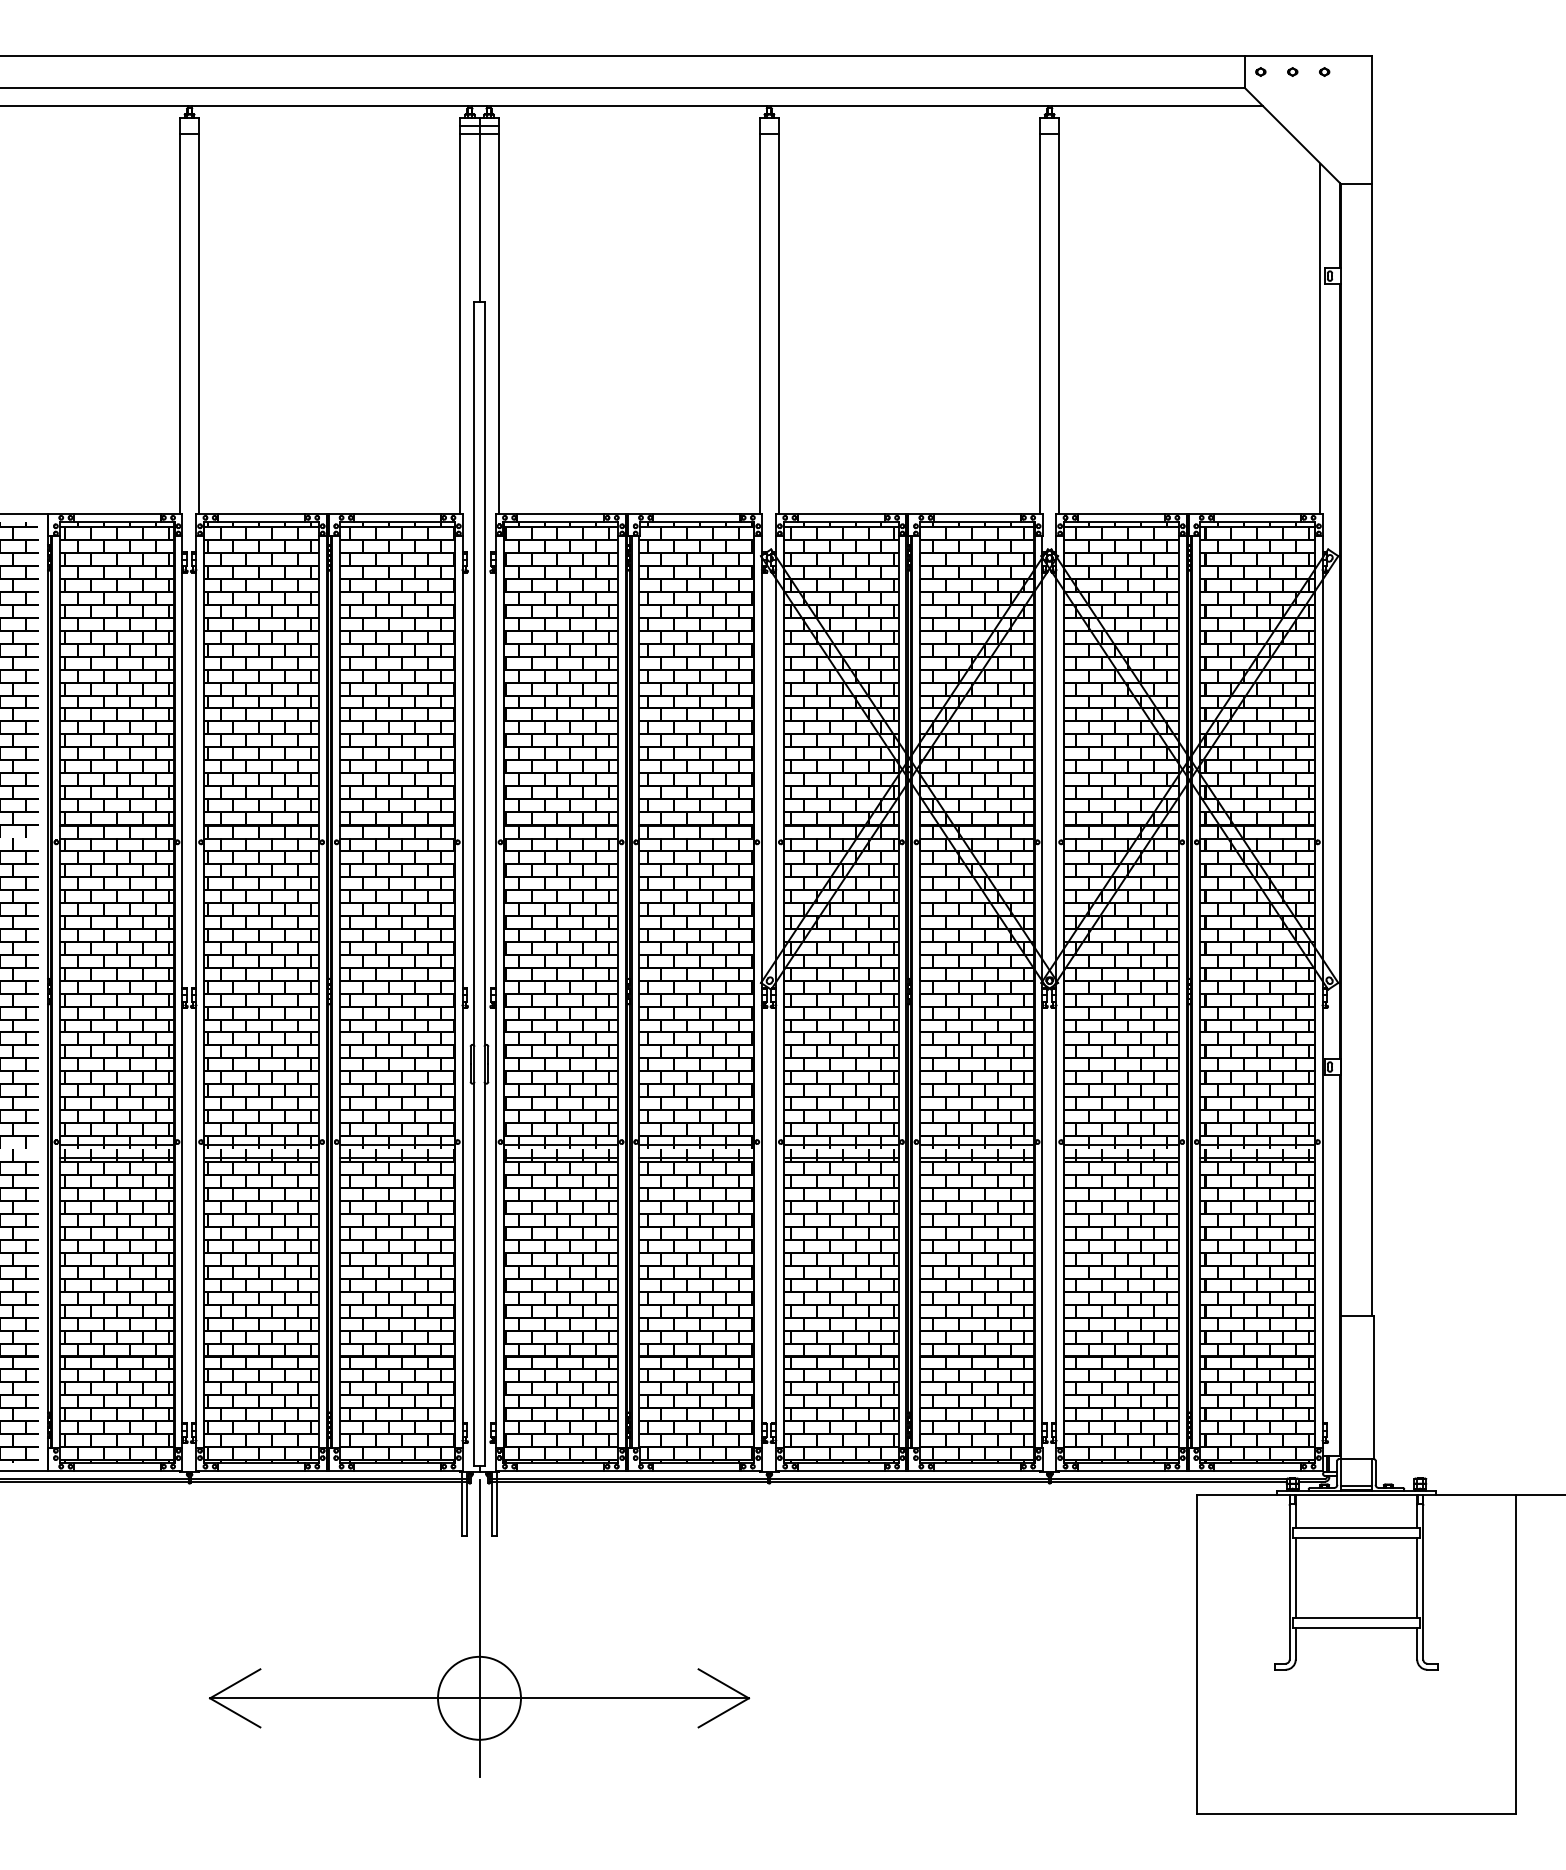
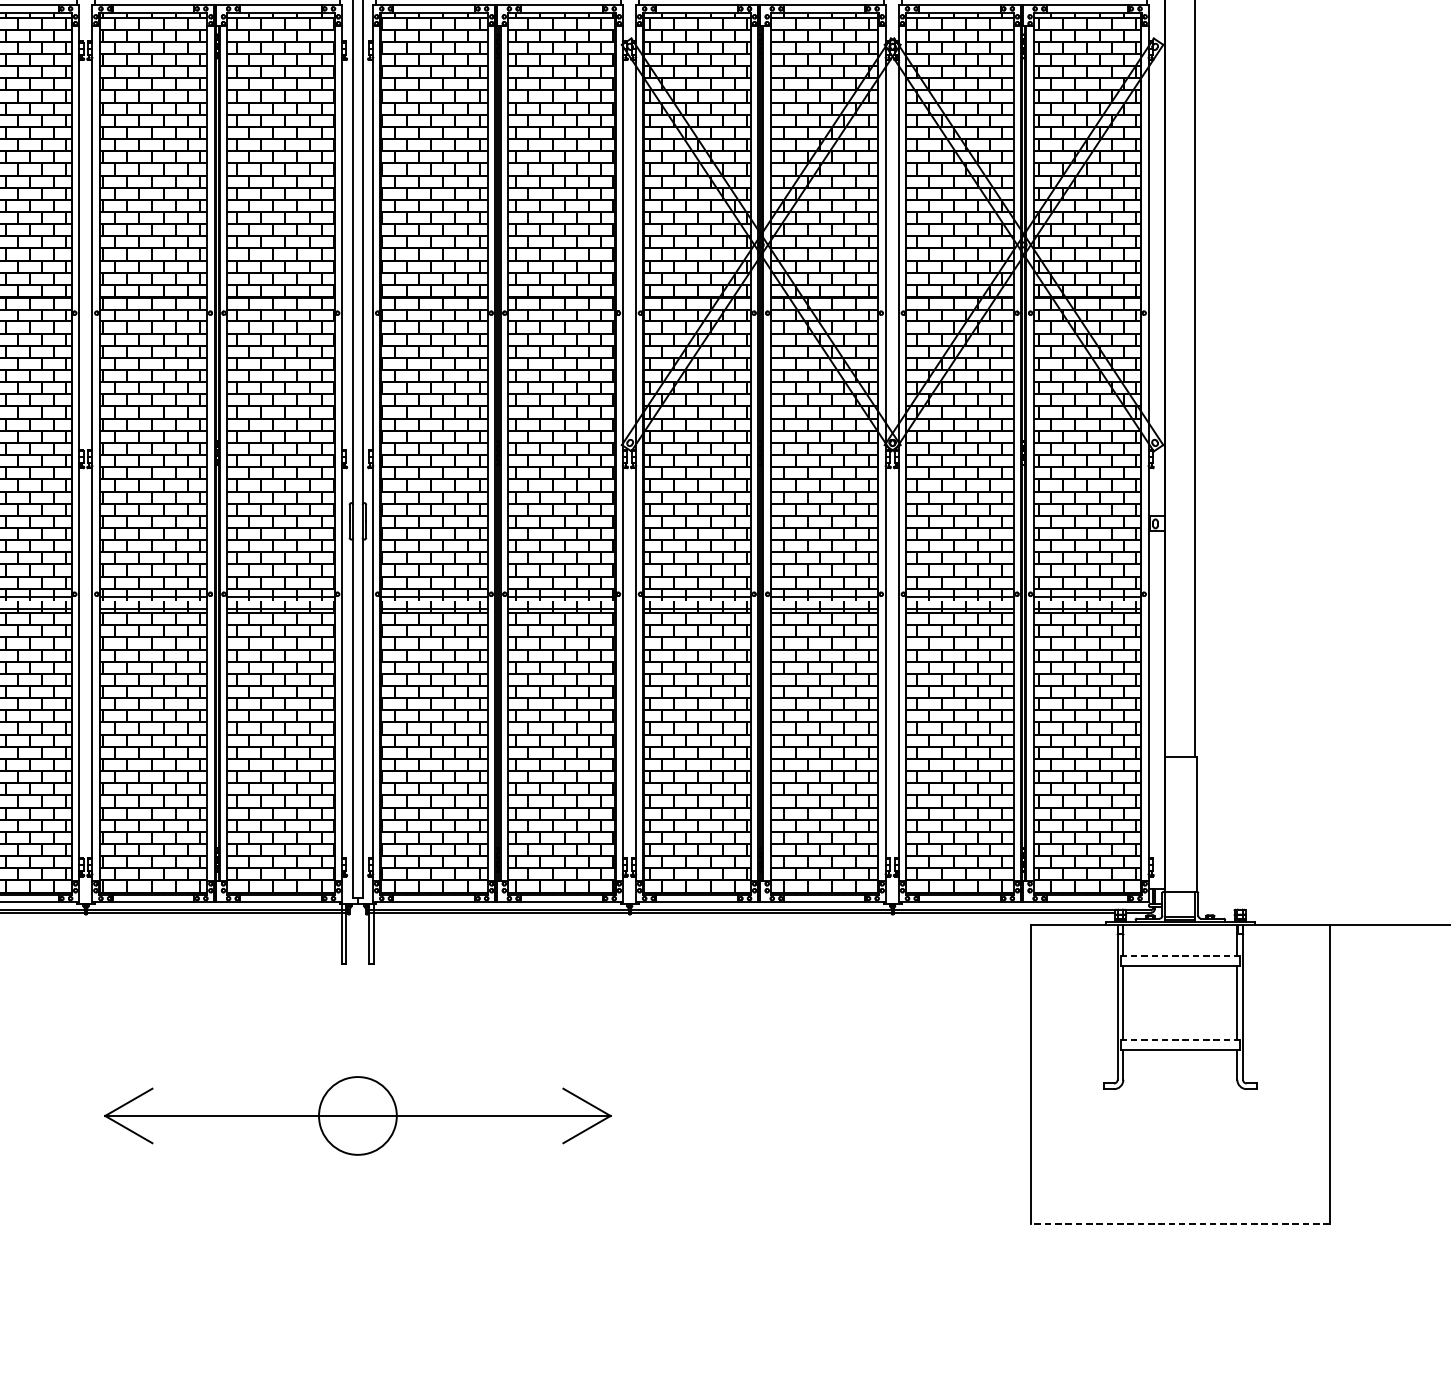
line: (1356, 1527) -> (1180, 955), solid -> dashed
line: (1356, 1617) -> (1180, 1040), solid -> dashed
line: (479, 1628) -> (357, 1050), removed
line: (1355, 1813) -> (1179, 1223), solid -> dashed

